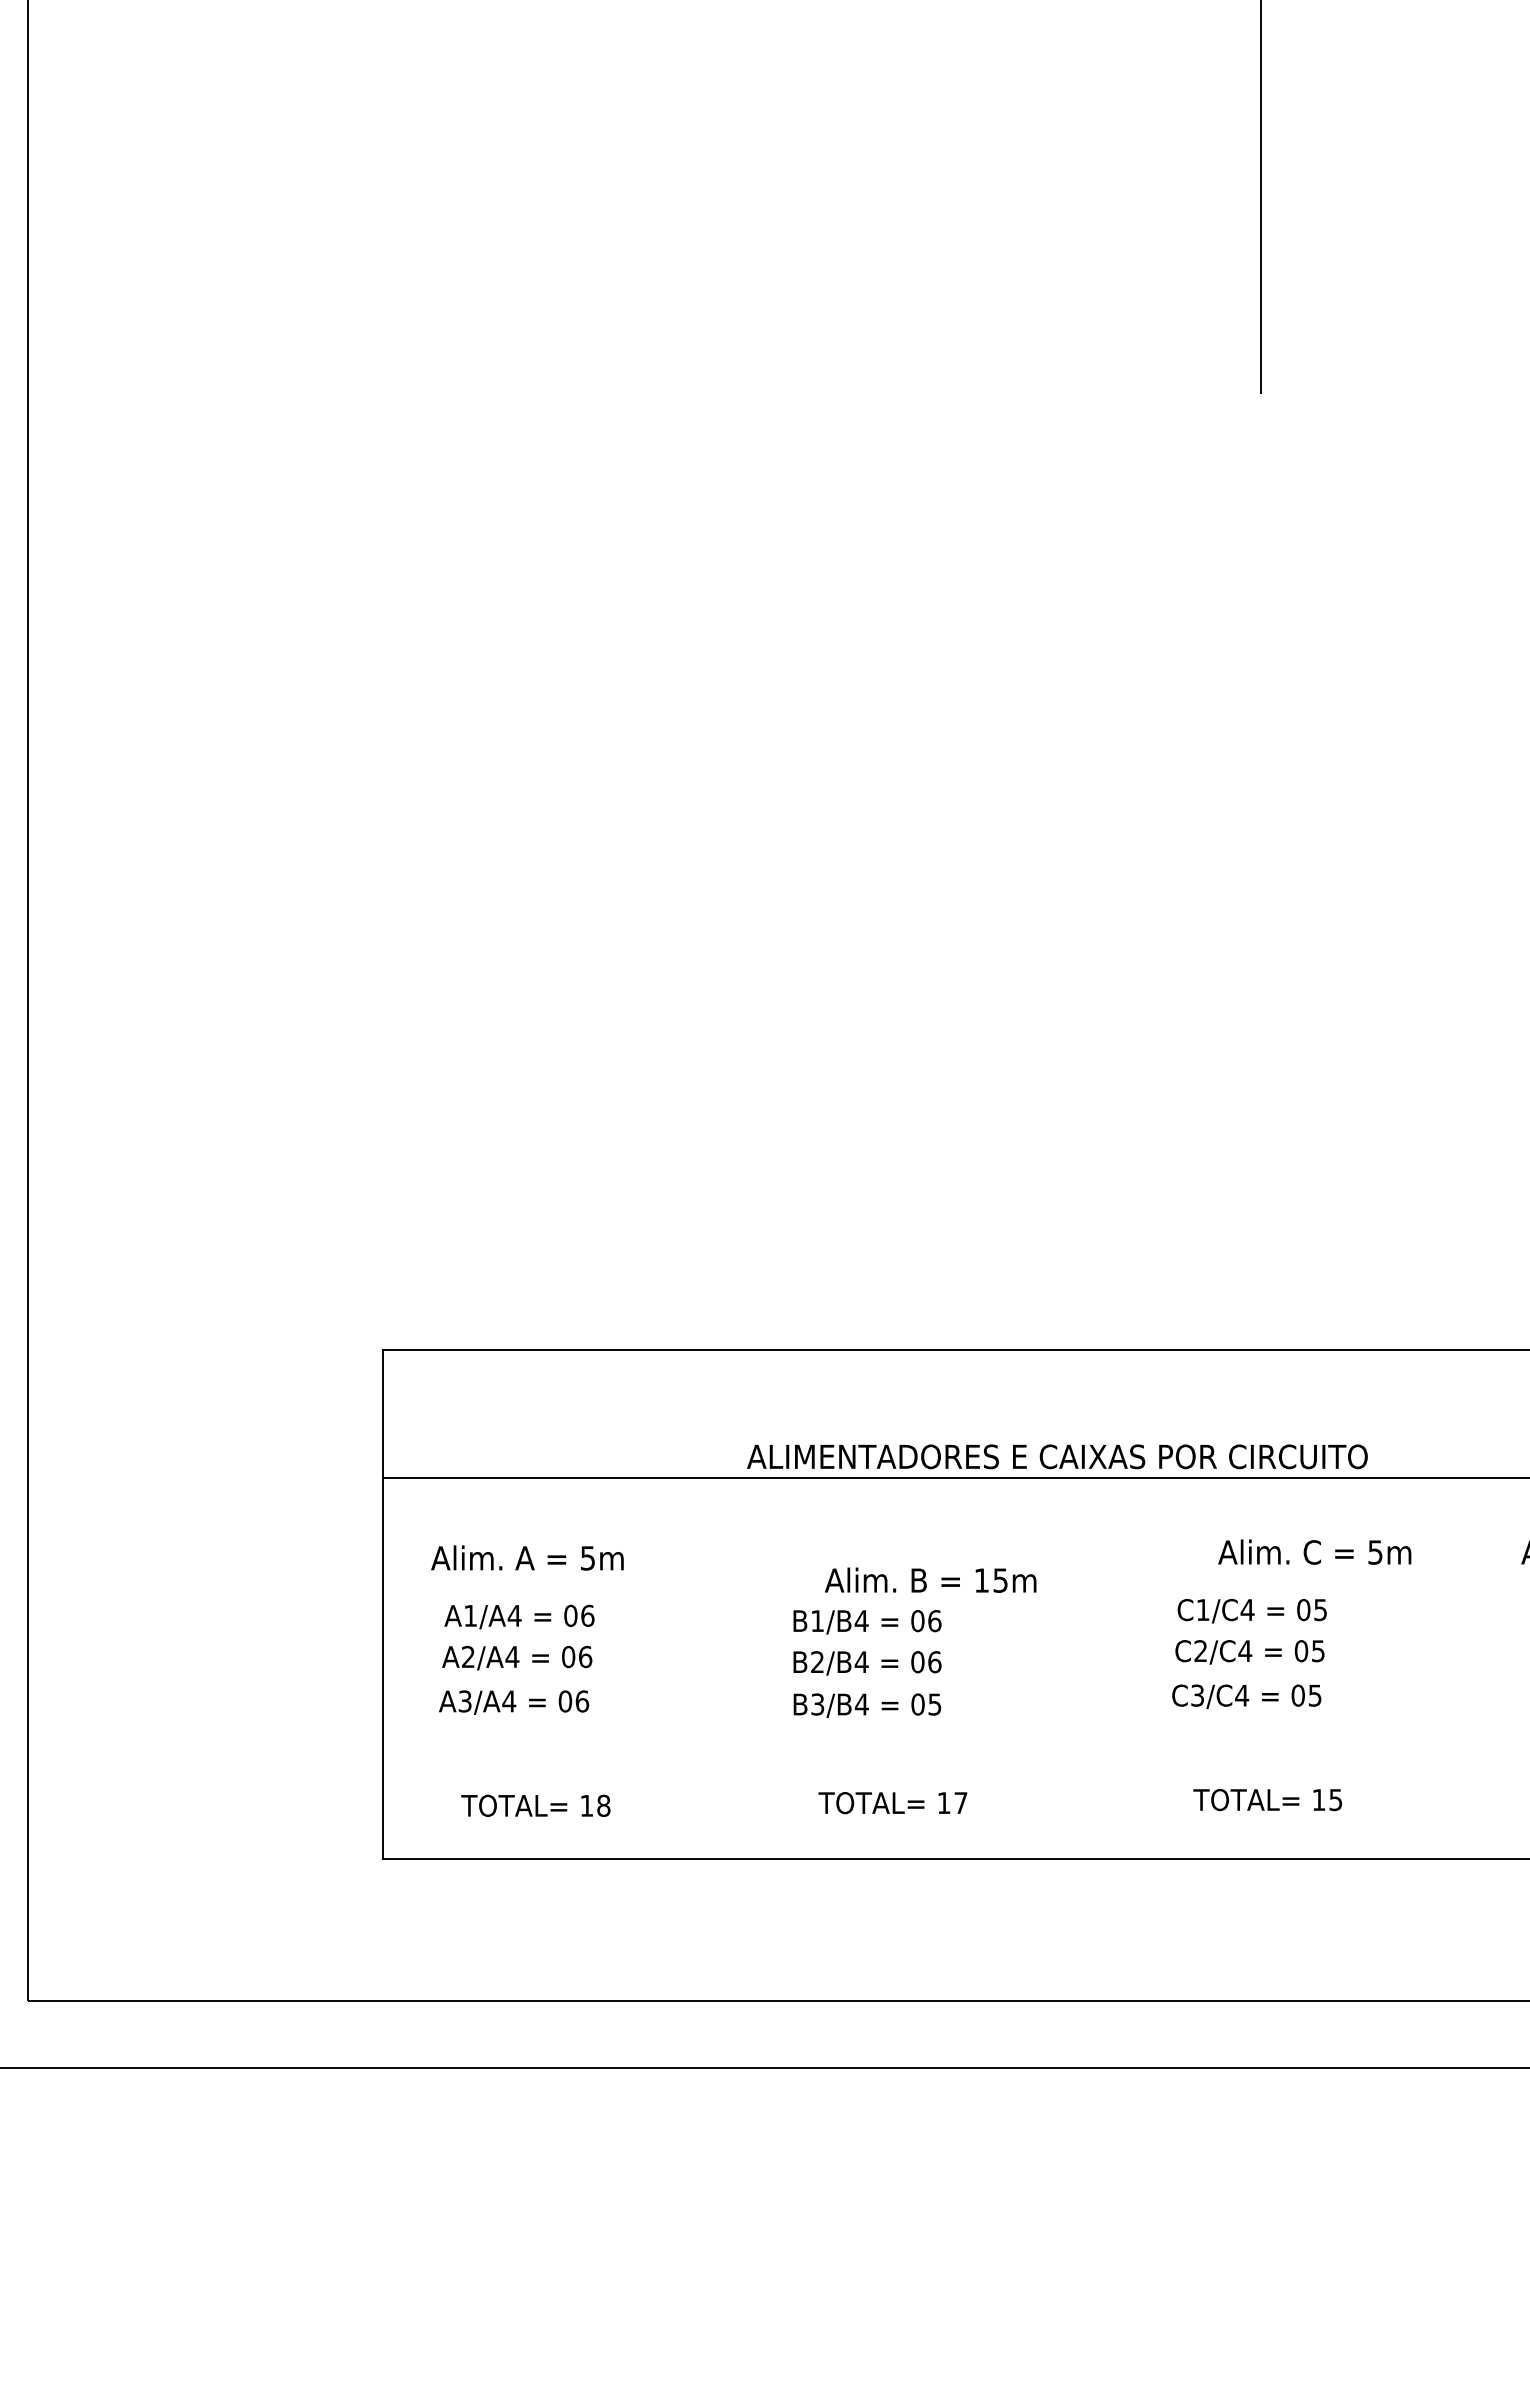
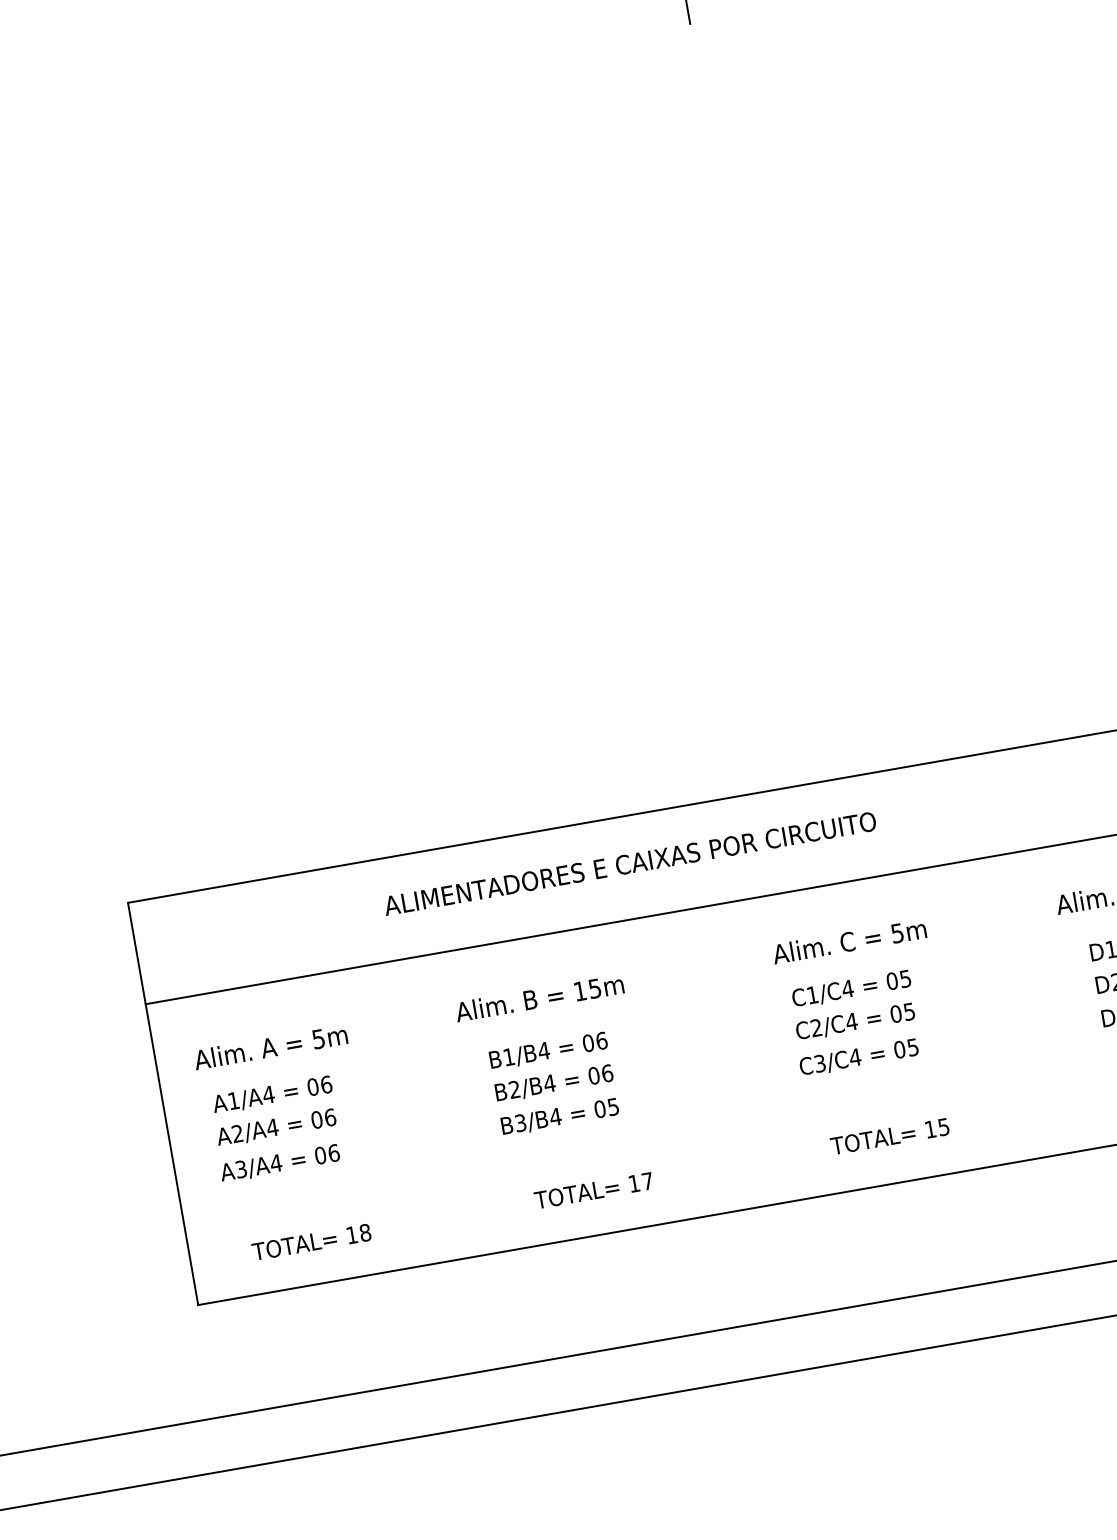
text: (1057, 1456) -> (630, 863), moved
text: (1314, 1551) -> (849, 941), moved
text: (930, 1579) -> (539, 997), moved

